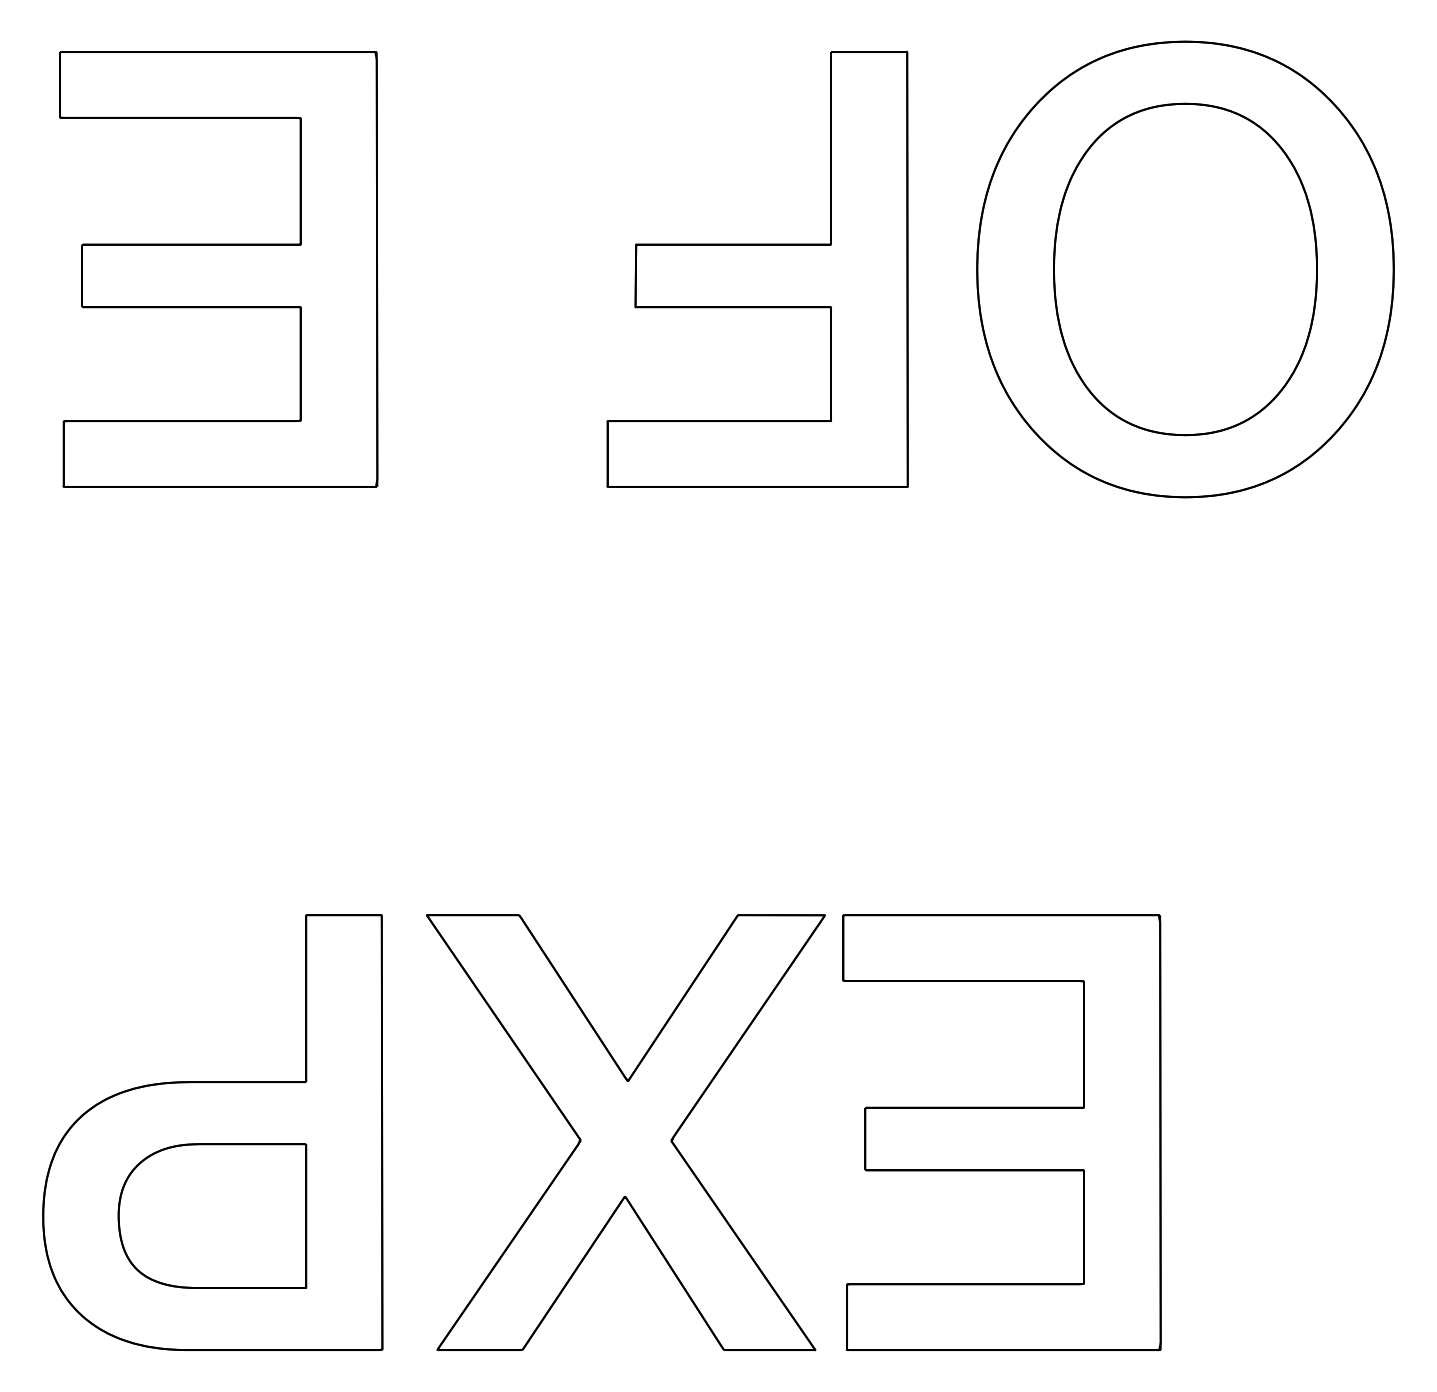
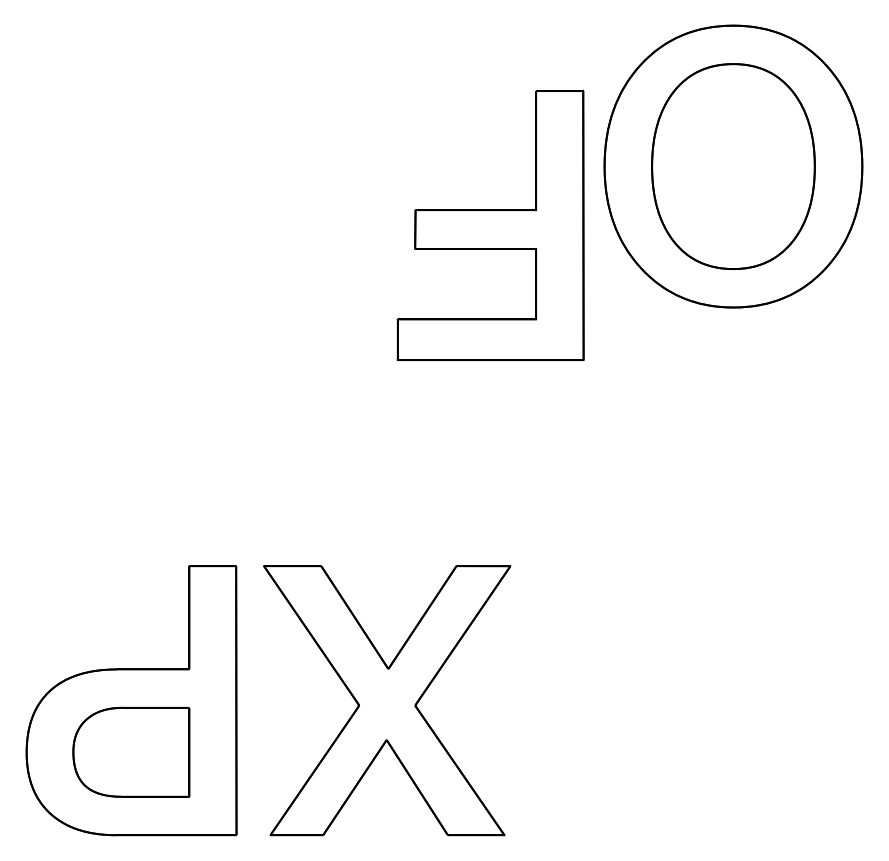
part: (219, 269) -> (135, 166), removed
part: (757, 269) -> (490, 225), moved
part: (1001, 1132) -> (619, 700), removed

